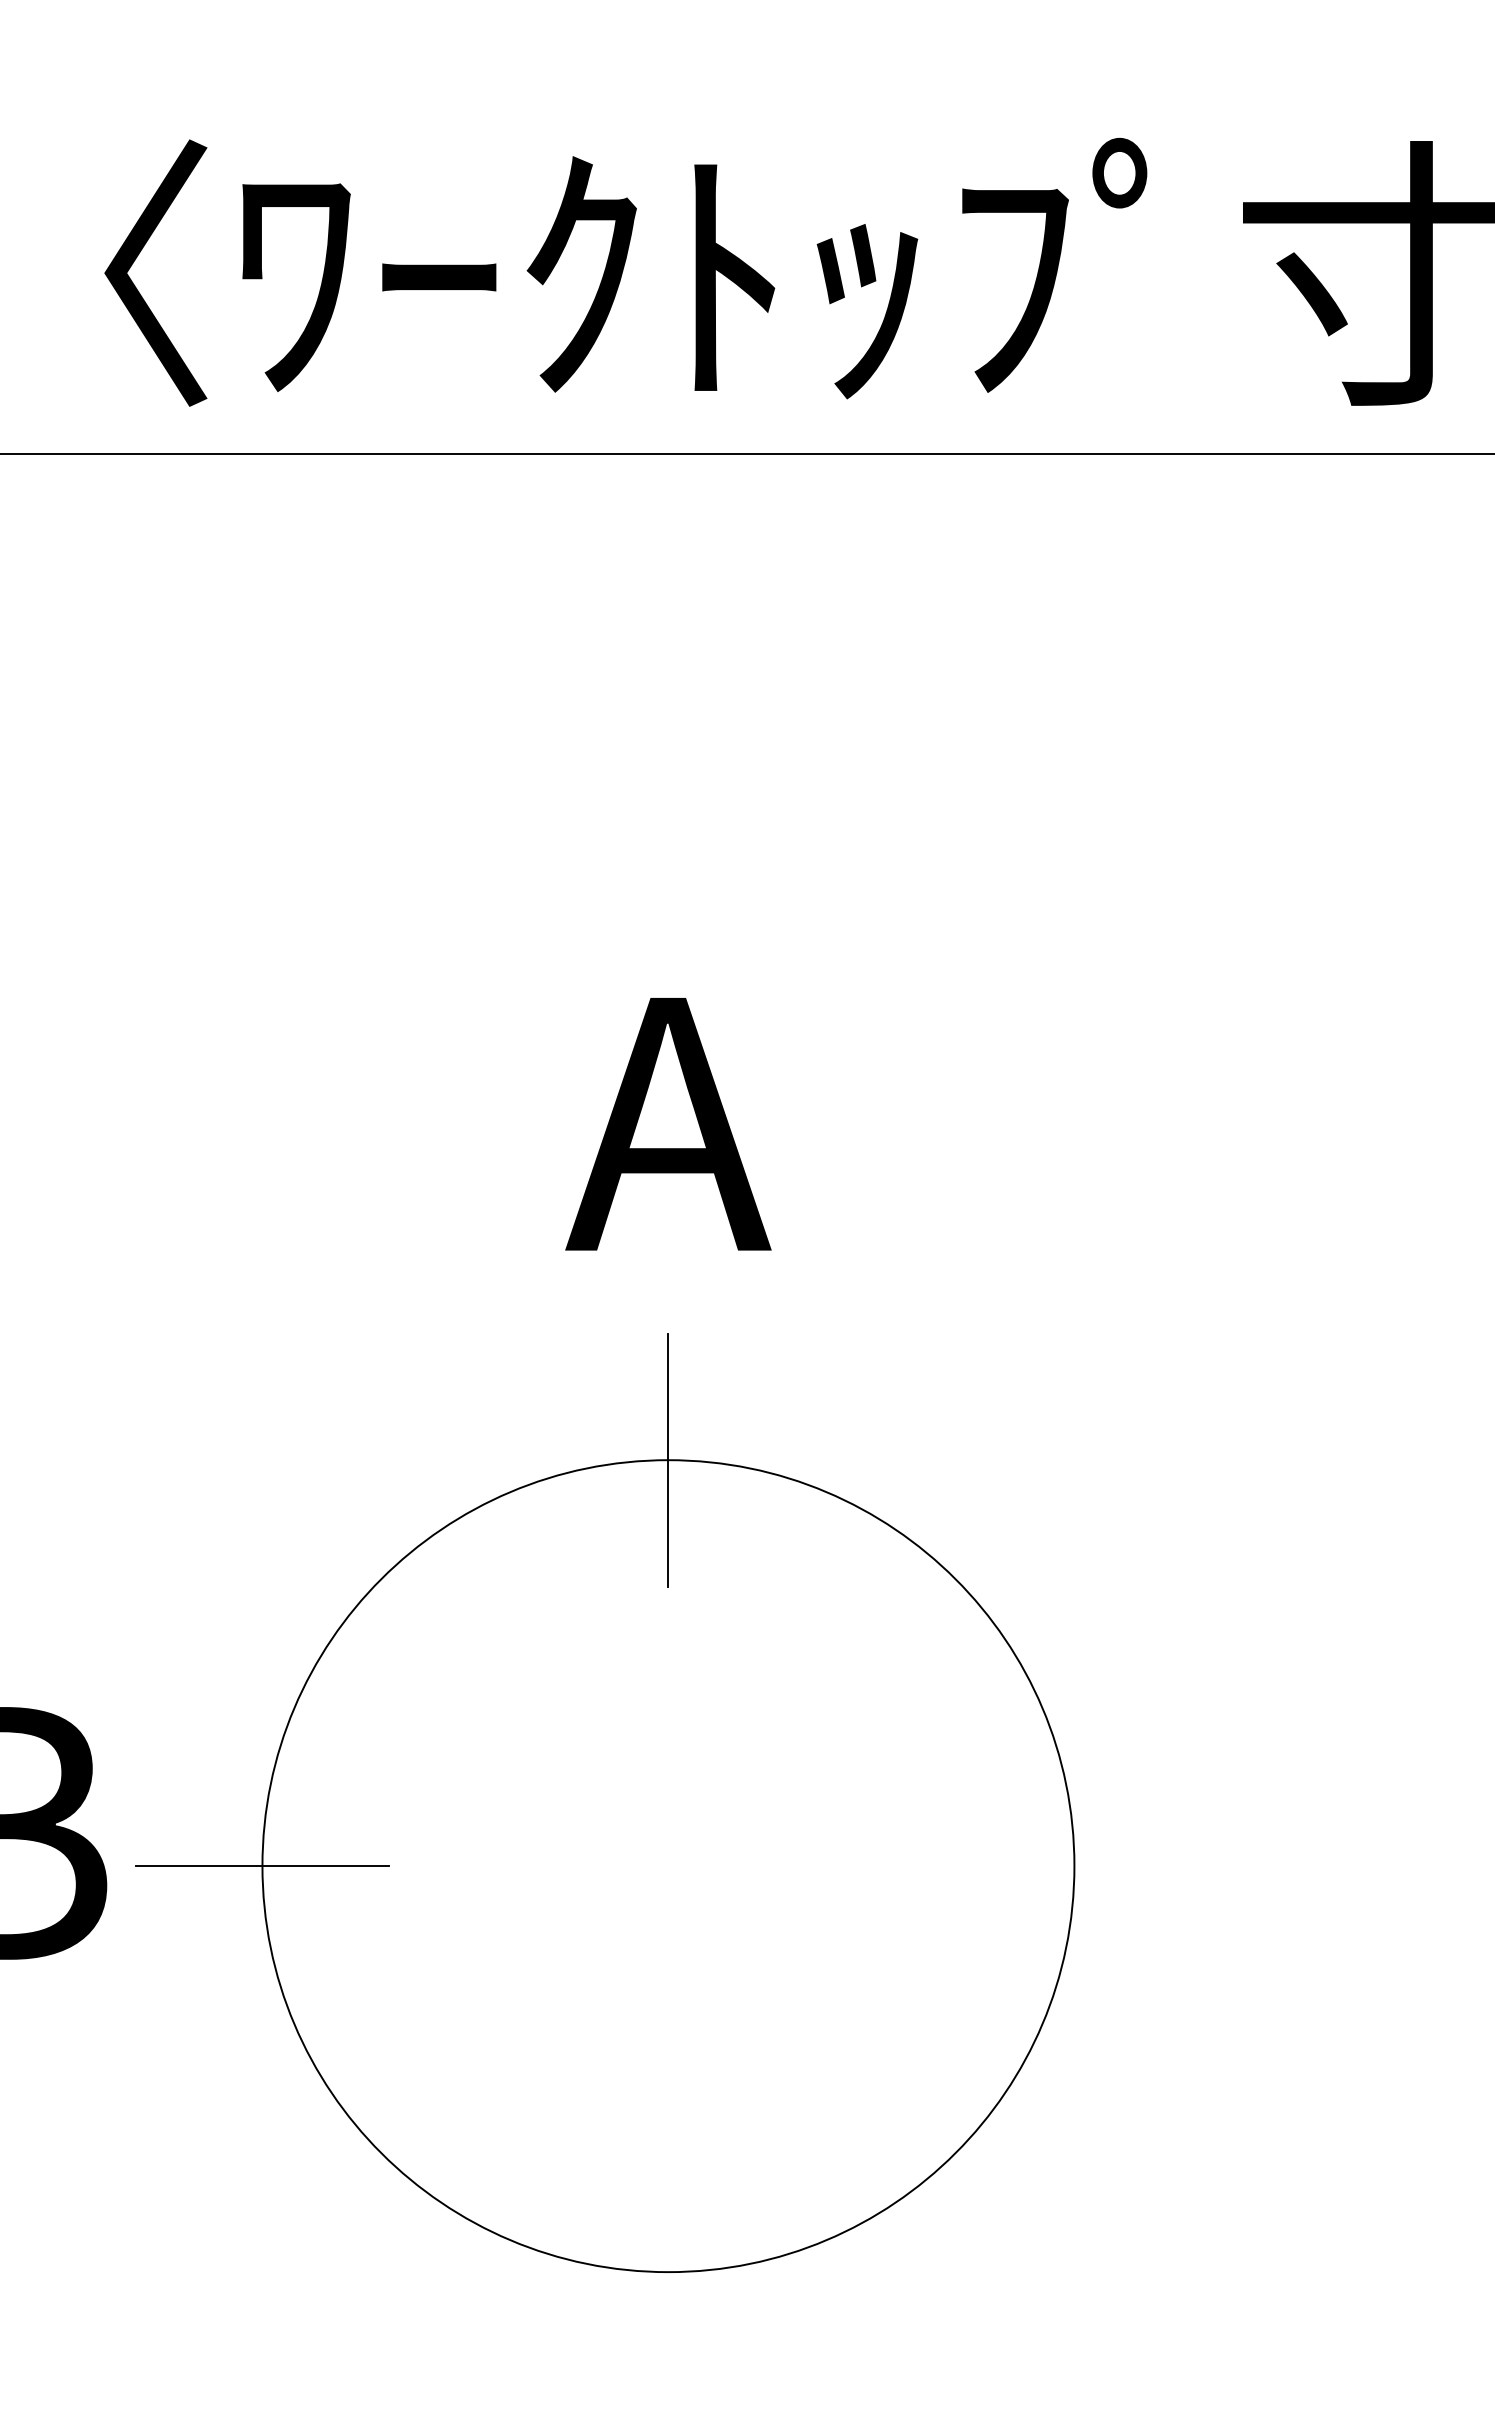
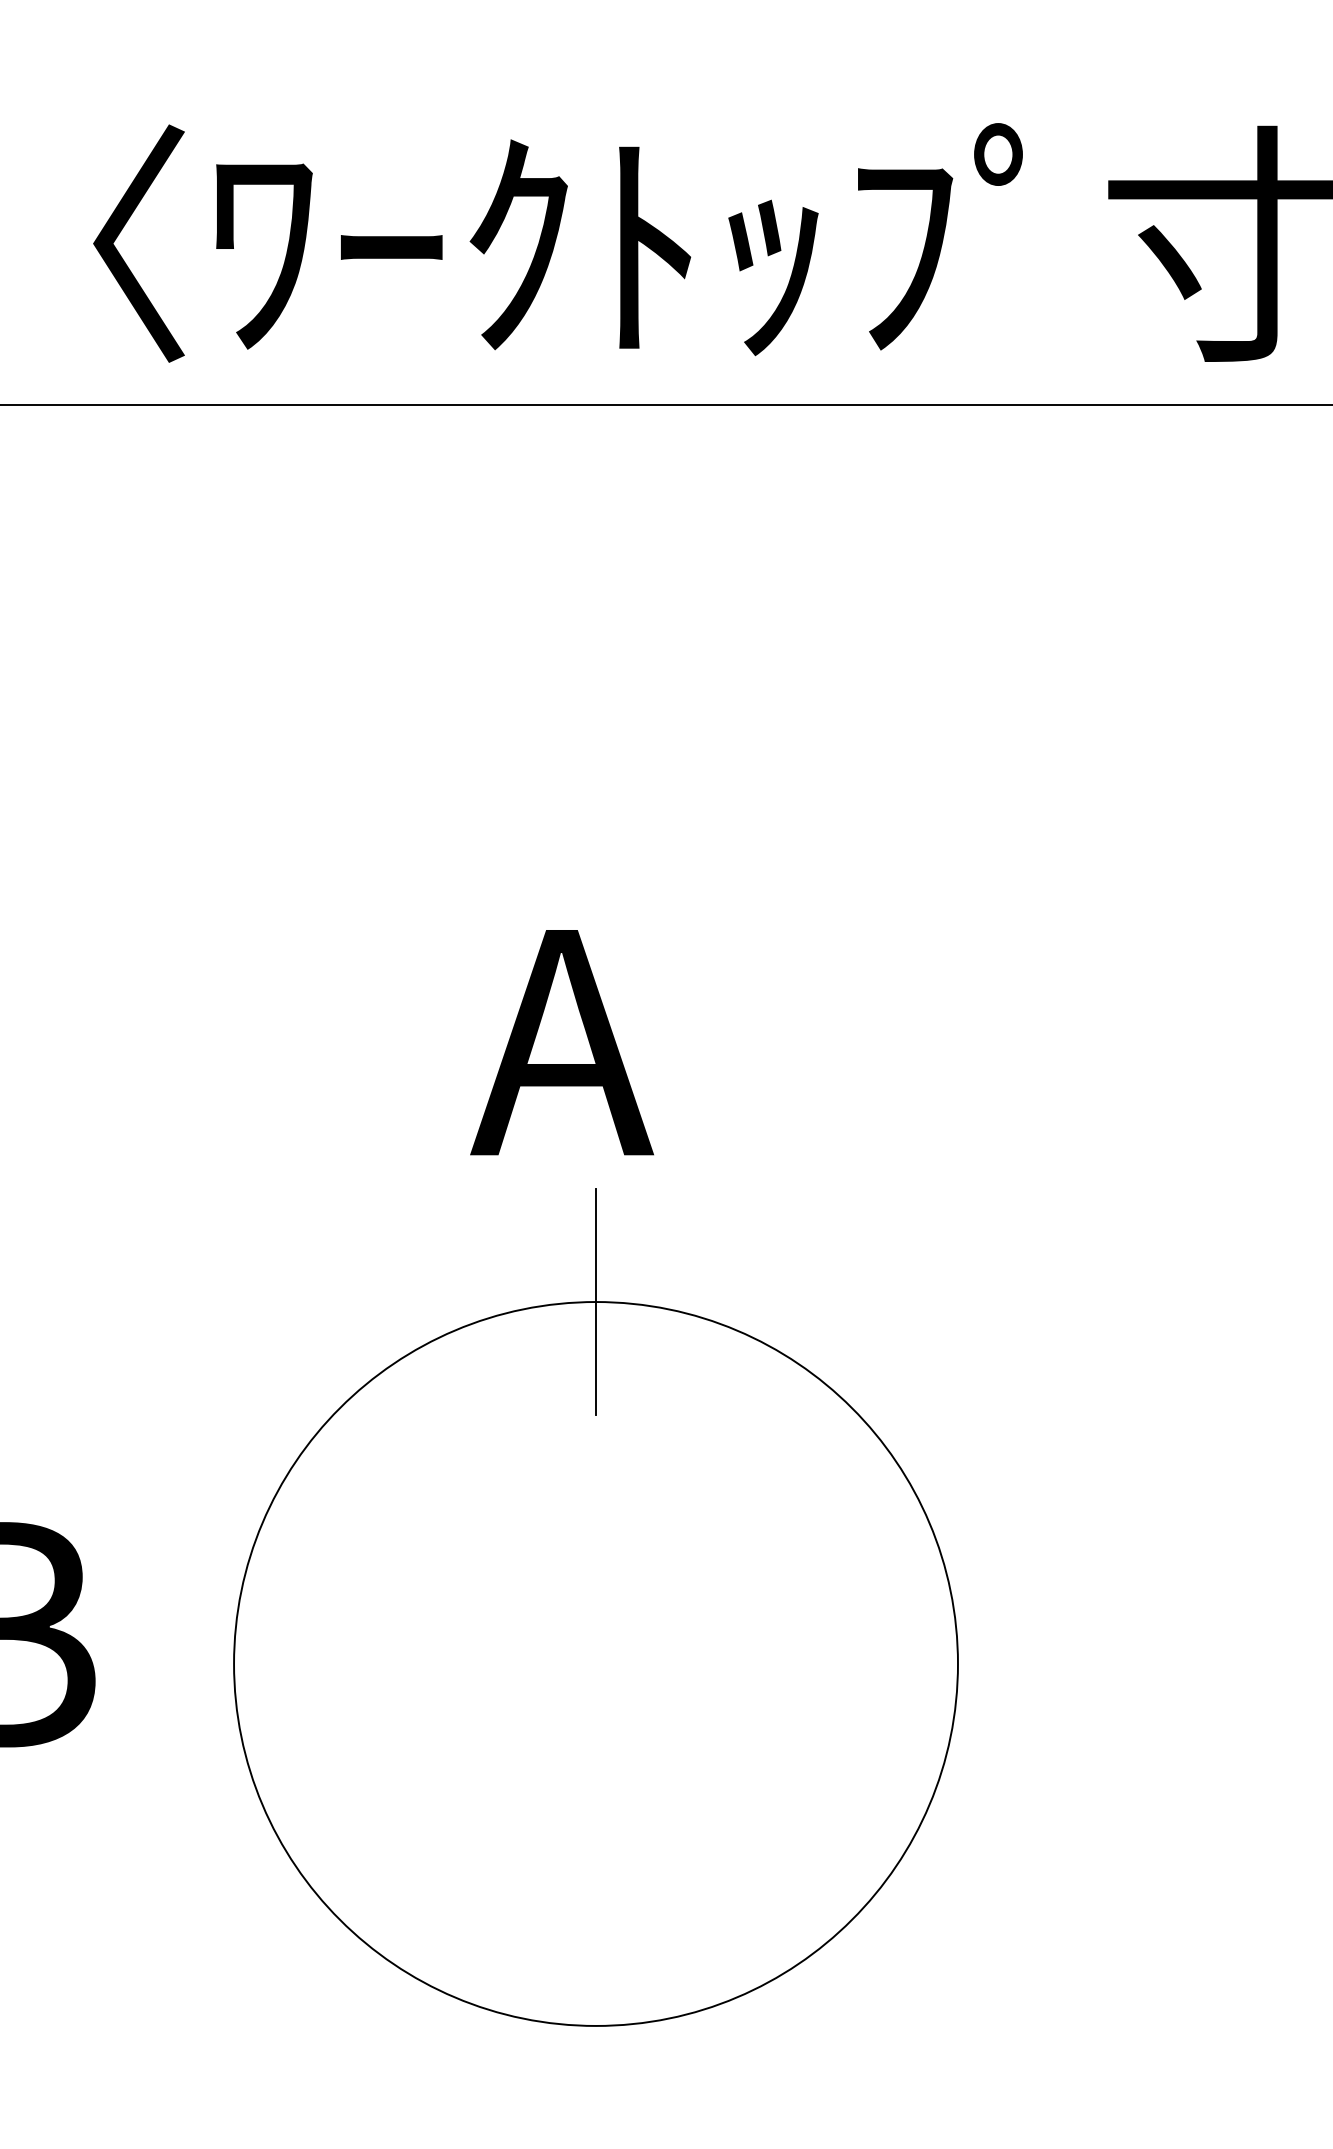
text: (668, 1124) -> (562, 1042), moved
line: (262, 1866) -> (234, 1664), removed

